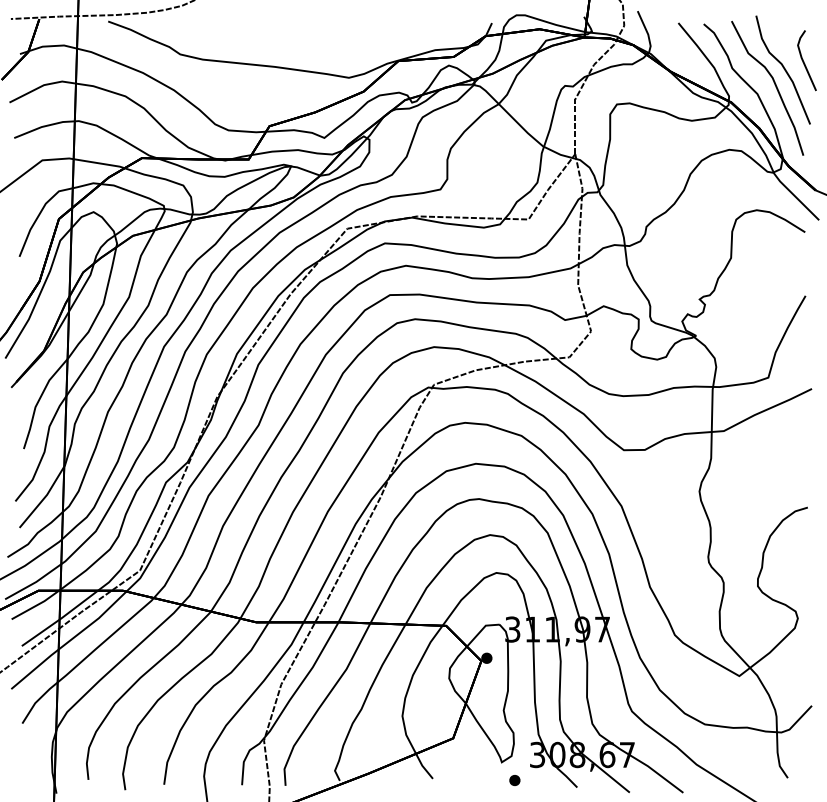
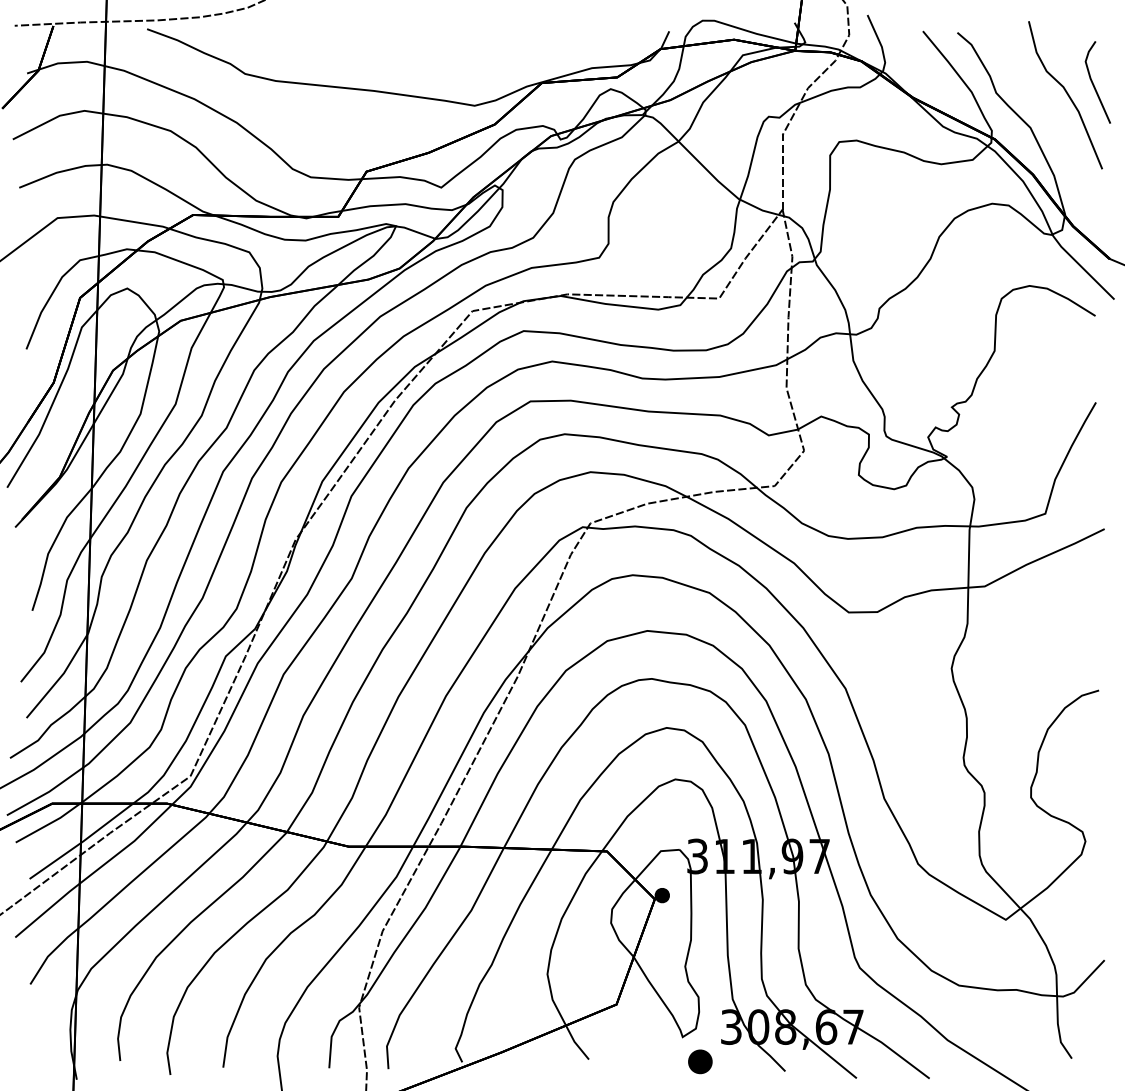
curve: (774, 85) -> (1053, 116), removed
part: (514, 780) -> (699, 1061), size x1.6

